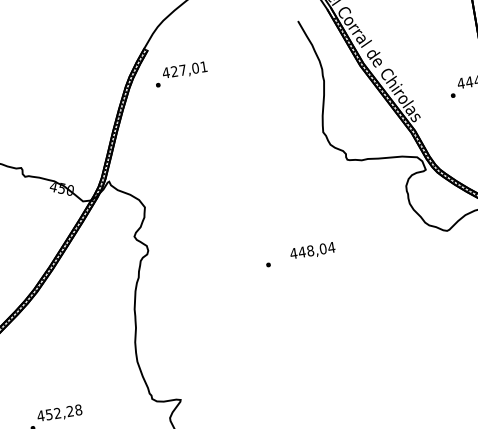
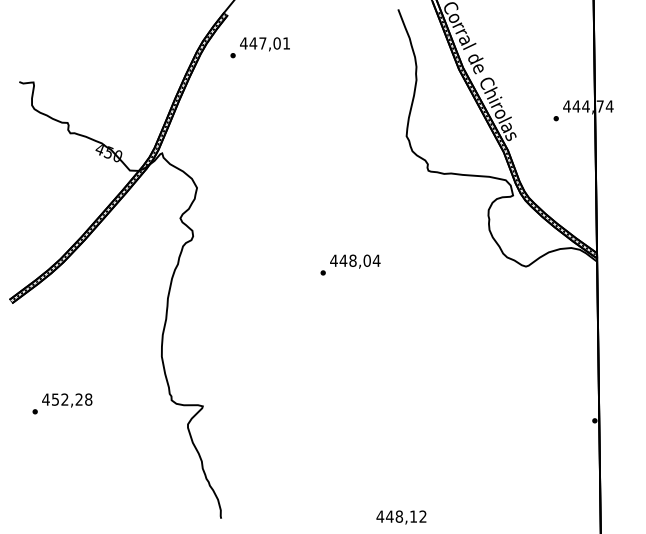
text: (174, 71) -> (253, 43), 427,01 -> 447,01
text: (312, 251) -> (355, 261), moved

